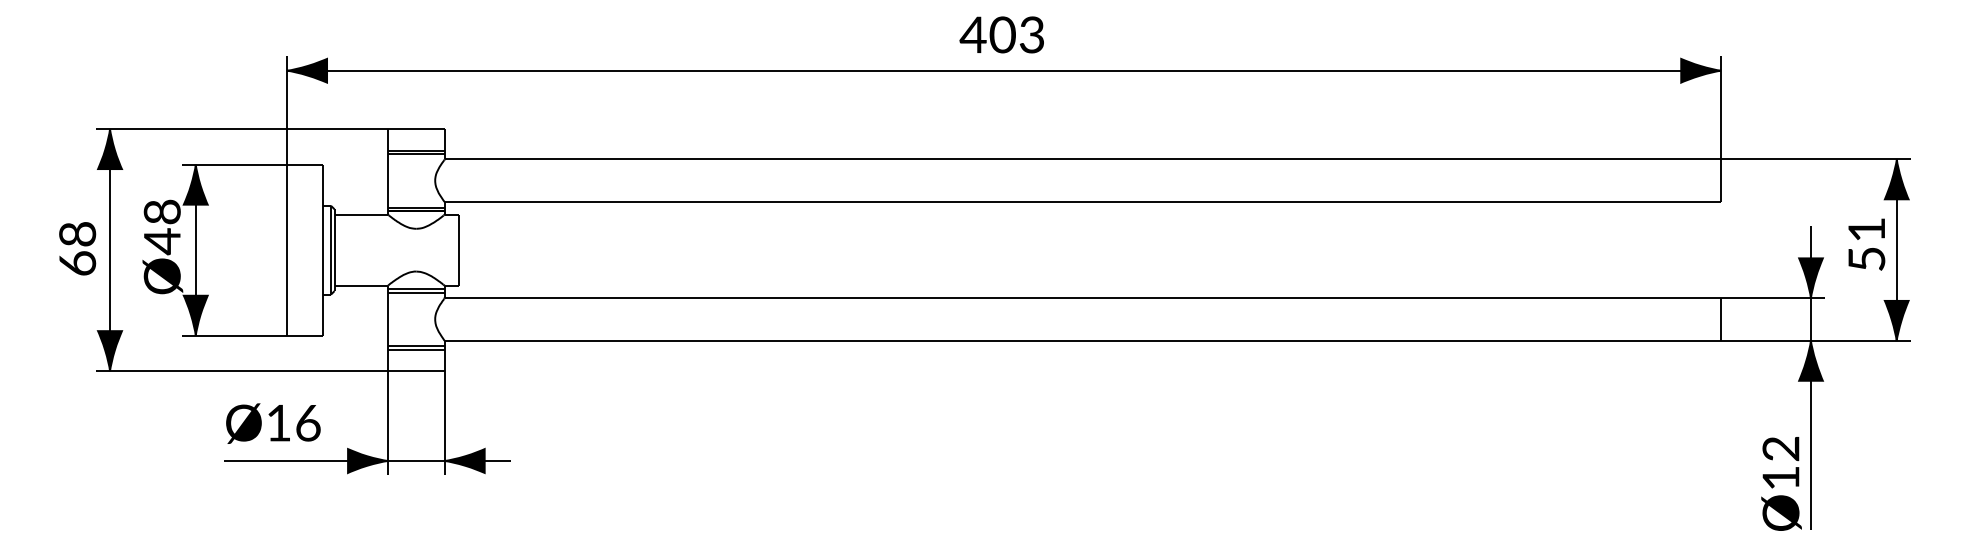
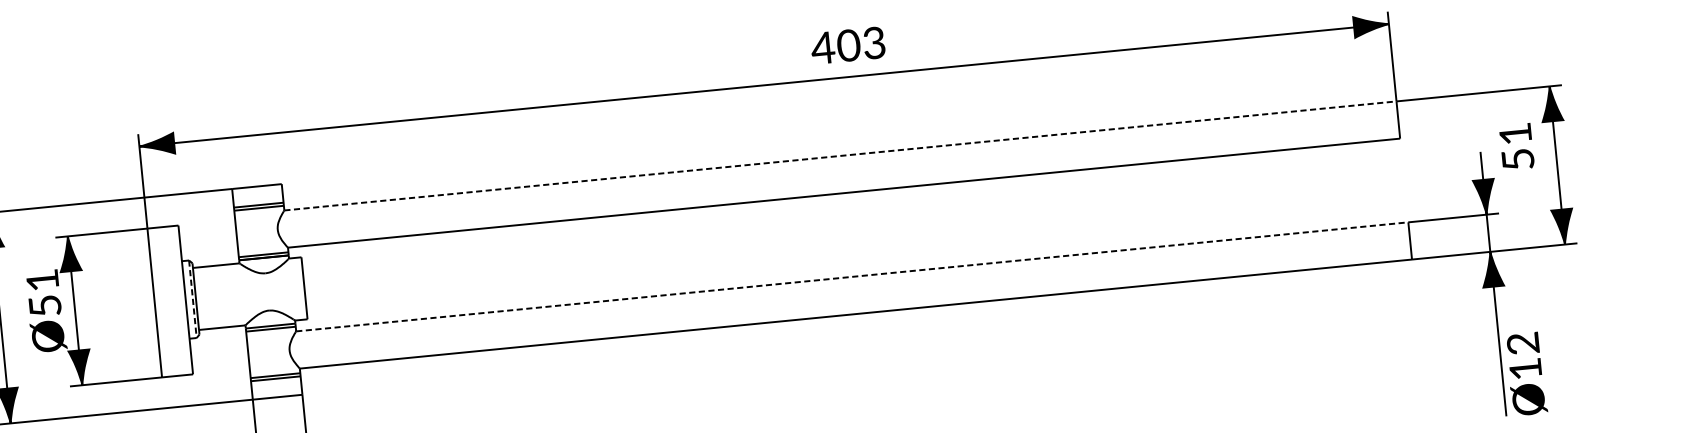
text: (1001, 34) -> (847, 45), moved
line: (1083, 159) -> (840, 155), solid -> dashed
text: (161, 227) -> (43, 293), Ø48 -> Ø51
text: (1866, 244) -> (1516, 146), moved
line: (330, 250) -> (192, 299), solid -> dashed
line: (1083, 298) -> (852, 277), solid -> dashed
text: (1781, 483) -> (1526, 373), moved

